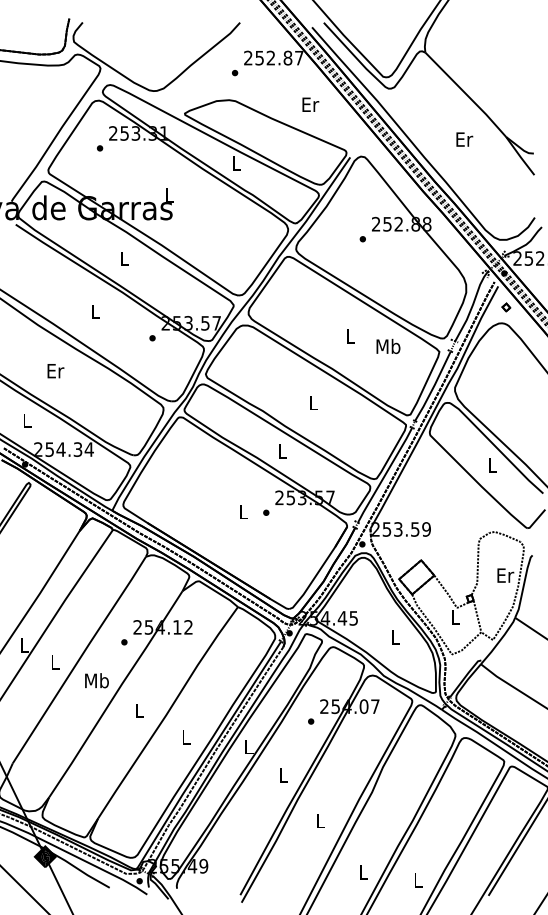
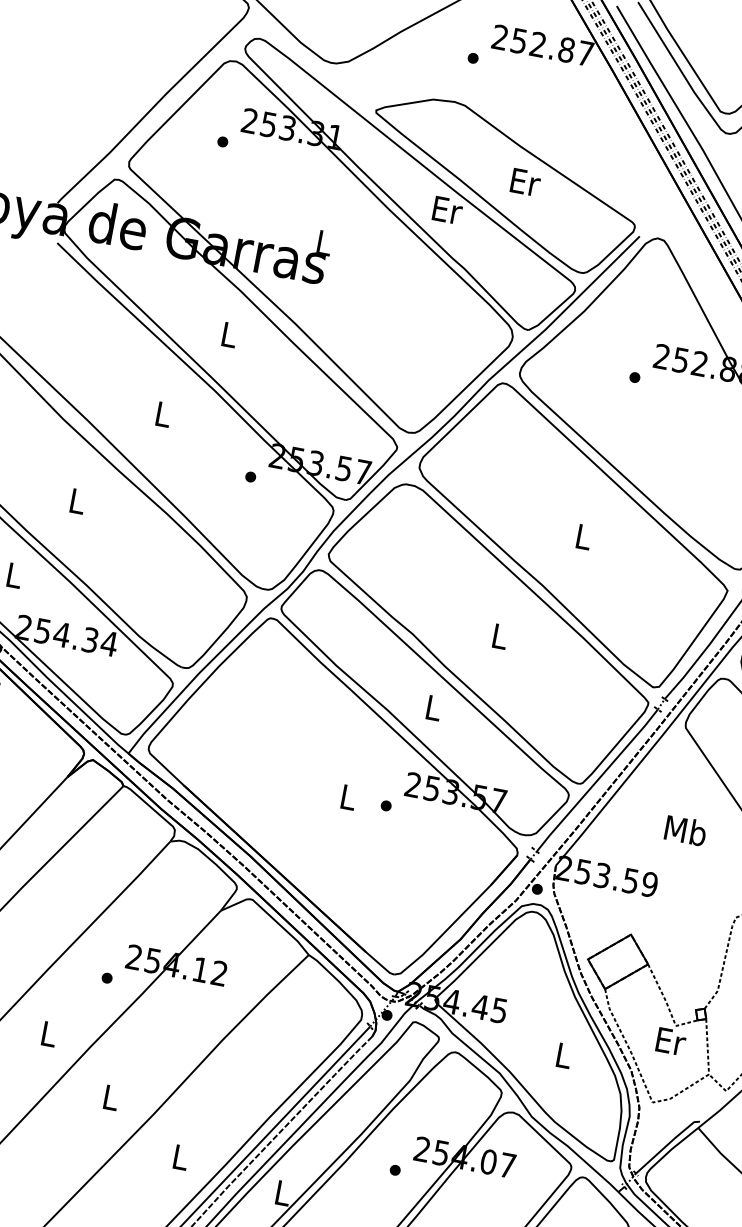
text: (310, 104) -> (525, 181), moved
text: (236, 163) -> (446, 210), L -> Er
text: (388, 346) -> (685, 830), moved
text: (55, 371) -> (77, 502), Er -> L
text: (455, 617) -> (670, 1041), L -> Er
text: (96, 680) -> (48, 1033), Mb -> L

